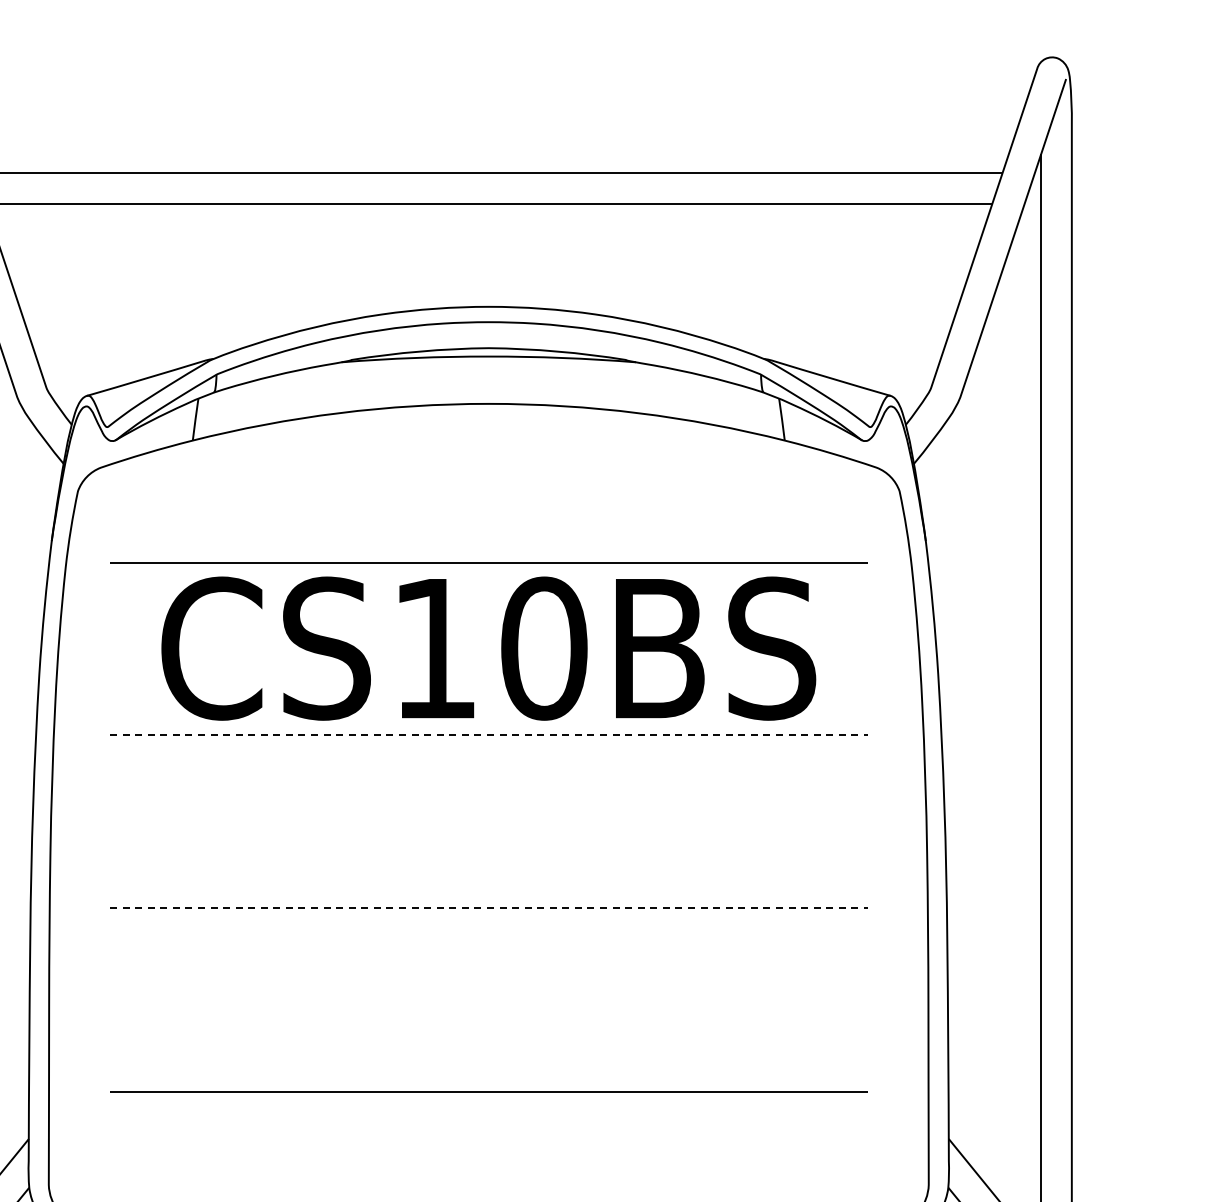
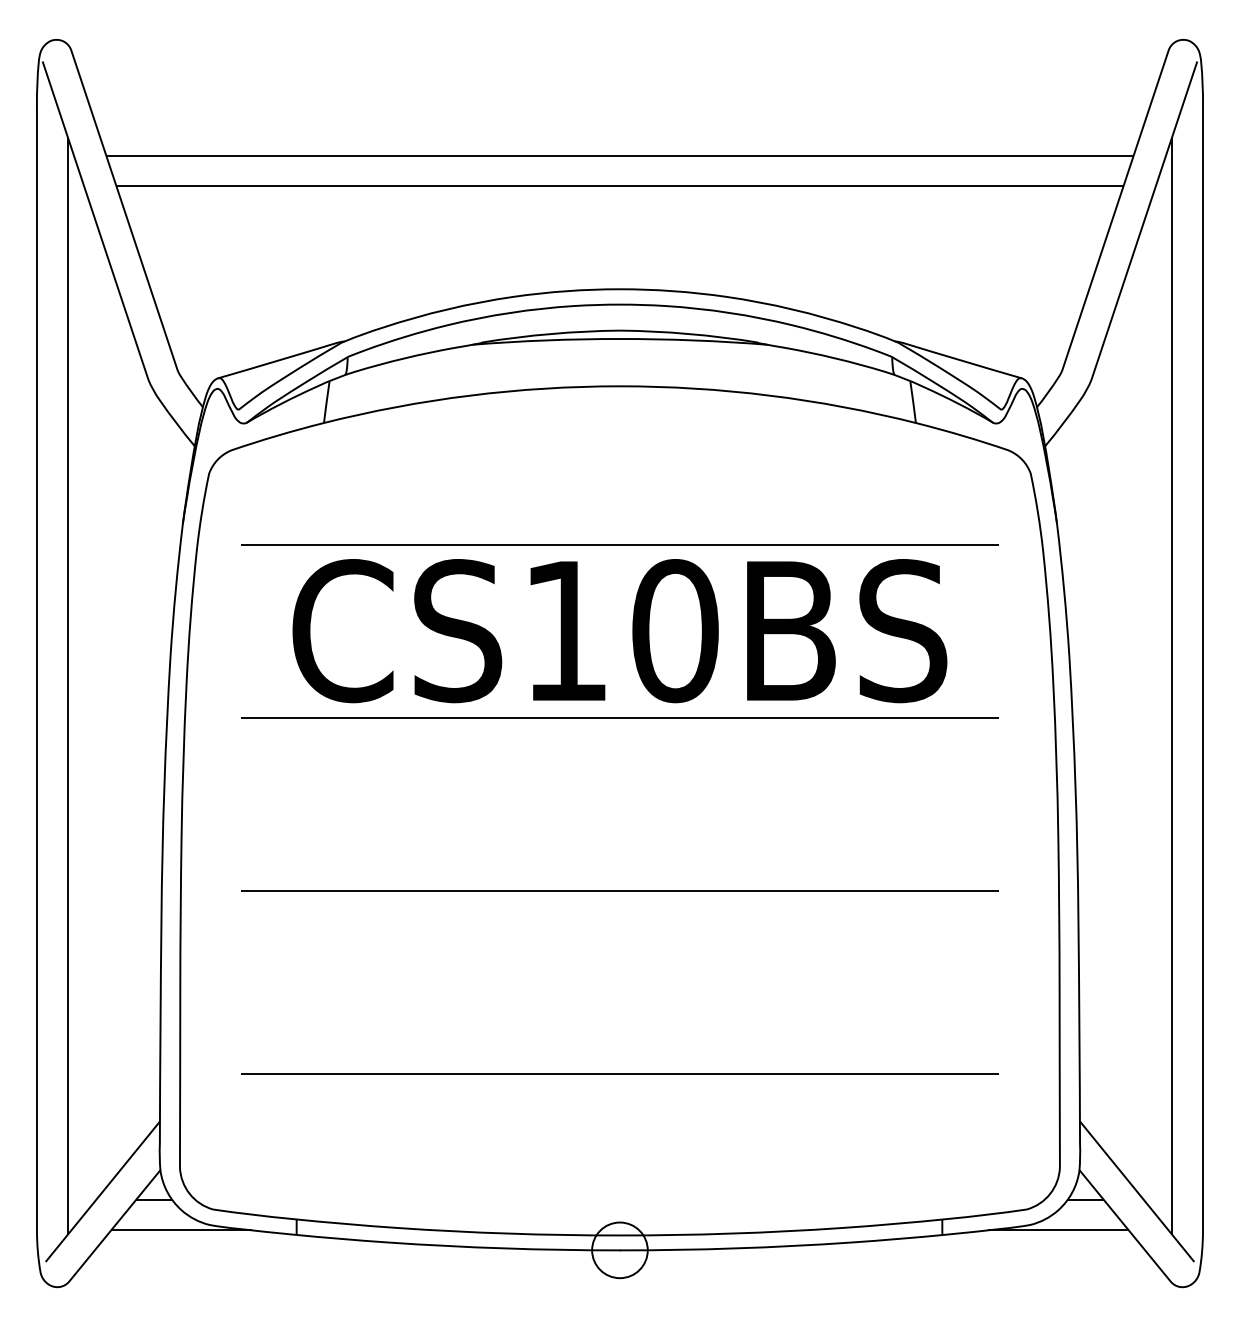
line: (488, 735) -> (619, 717), dashed -> solid
line: (488, 908) -> (619, 890), dashed -> solid

